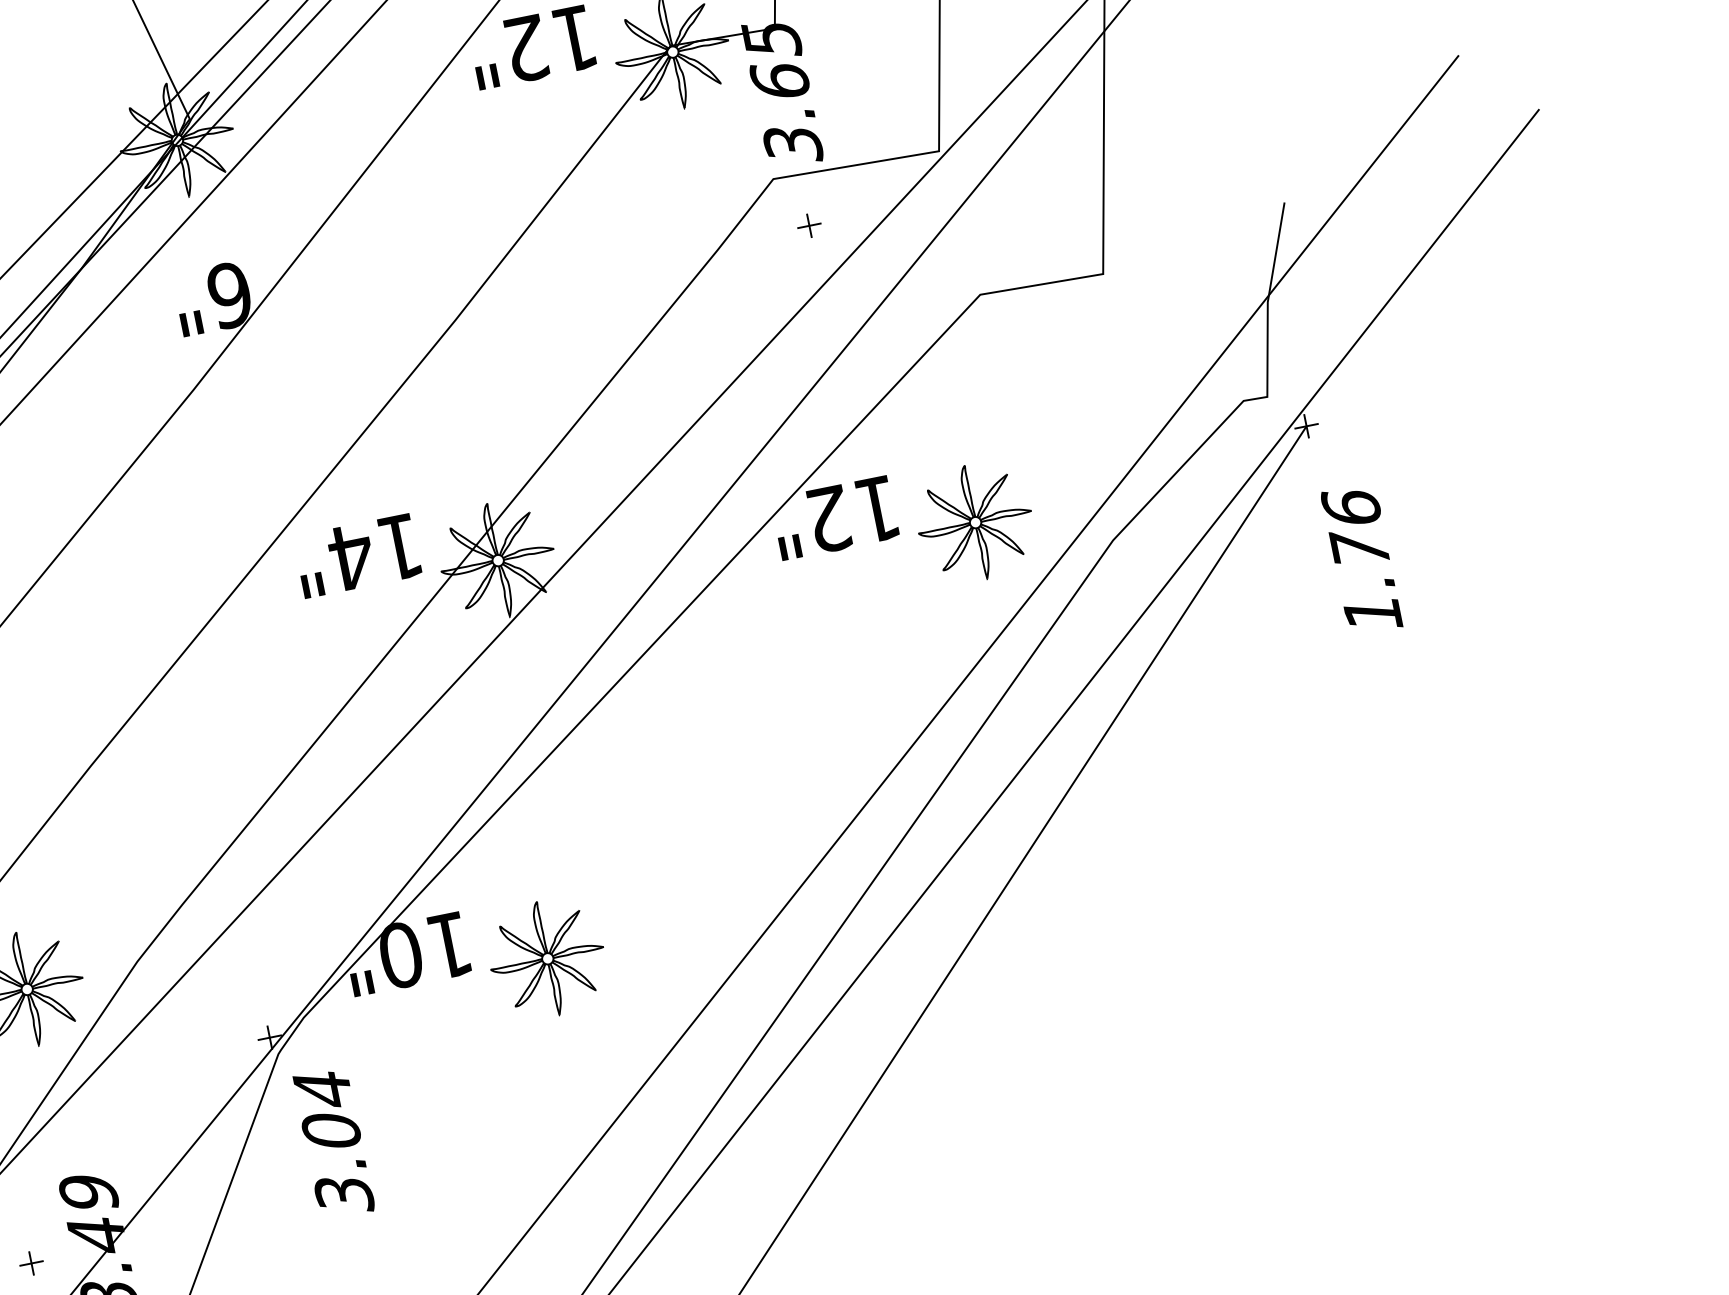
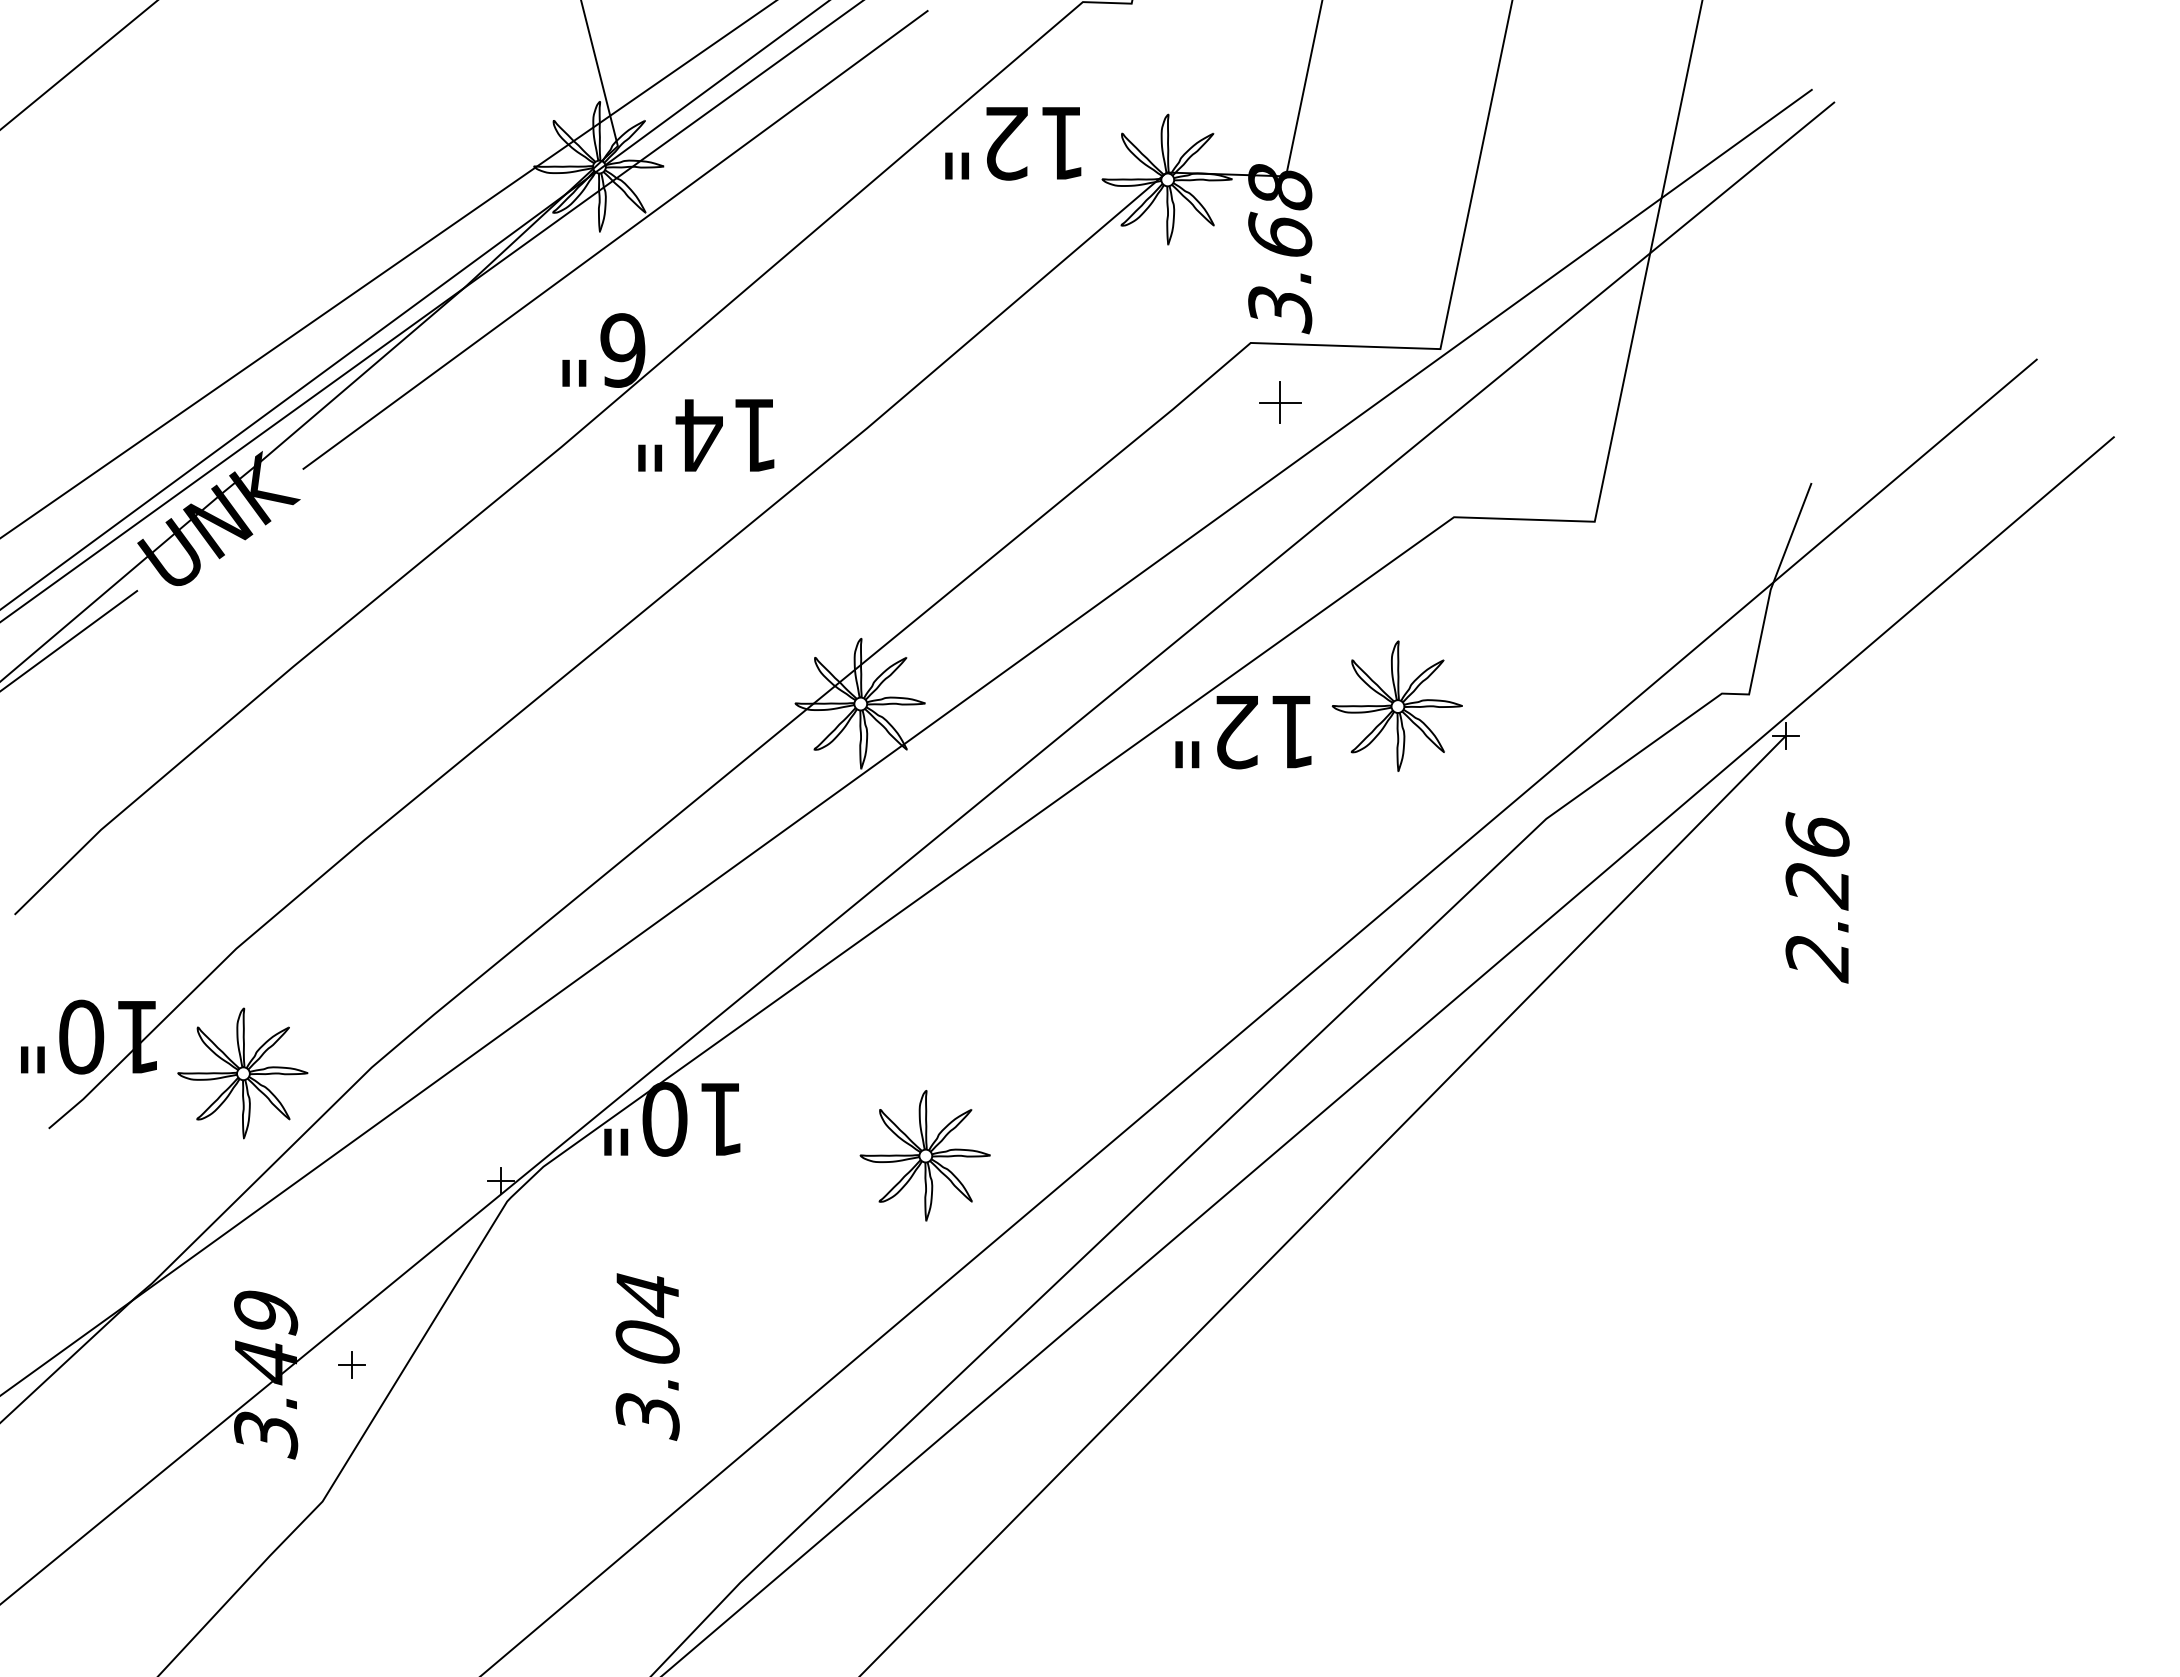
text: (772, 39) -> (1280, 188), 3.65 -> 3.68
part: (808, 225) -> (1279, 402), size x1.6
part: (974, 521) -> (1396, 705), moved
text: (357, 555) -> (706, 435), moved
text: (1365, 581) -> (1816, 920), 1.76 -> 2.26
part: (546, 958) -> (924, 1155), moved
text: (333, 1143) -> (647, 1356), moved
part: (30, 1263) -> (351, 1364), moved

